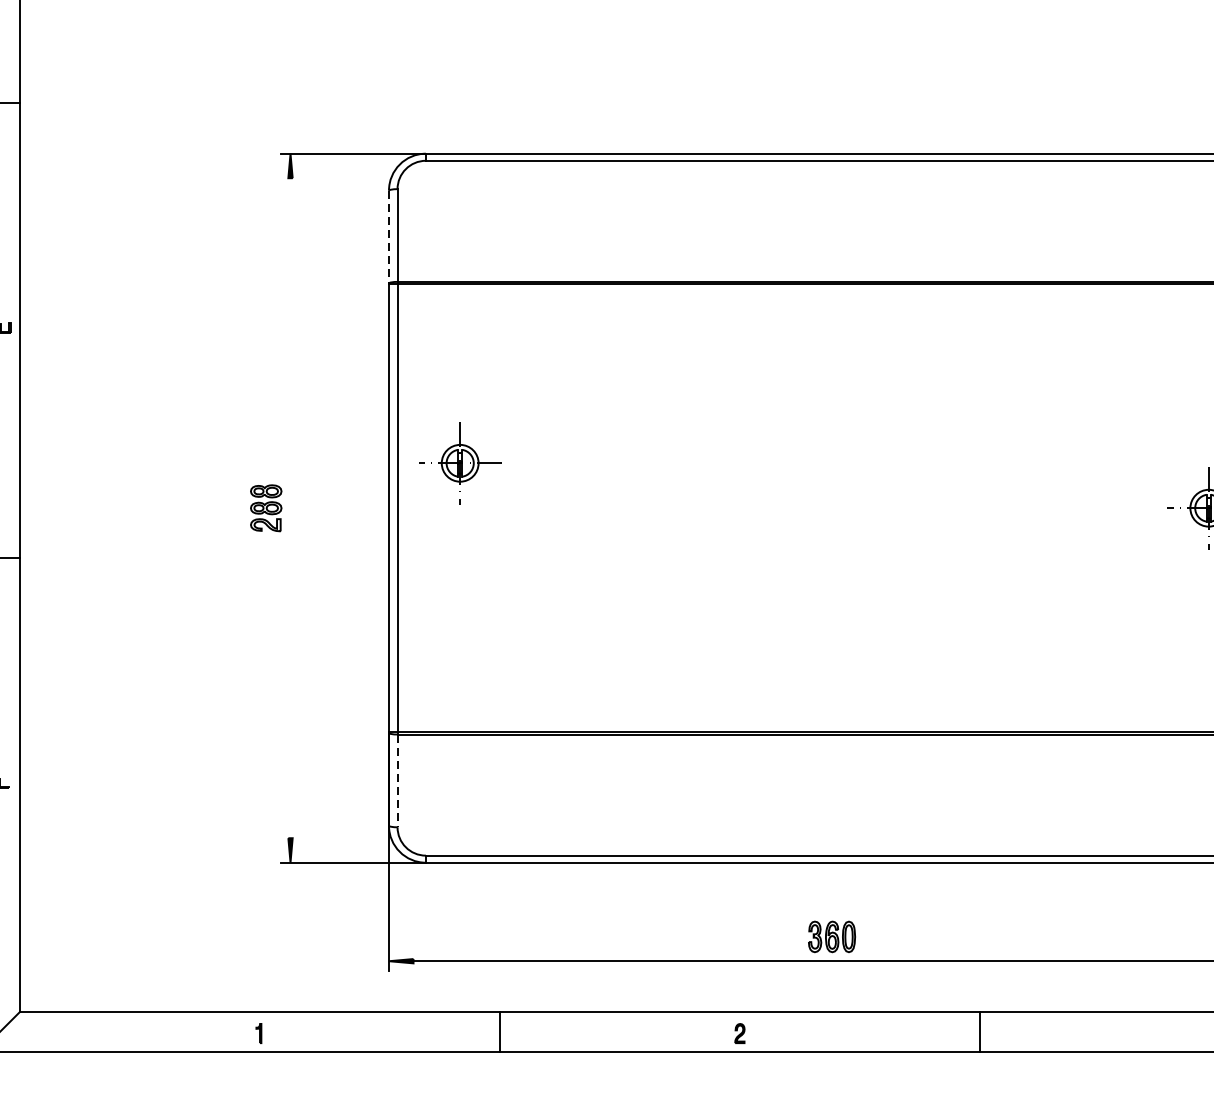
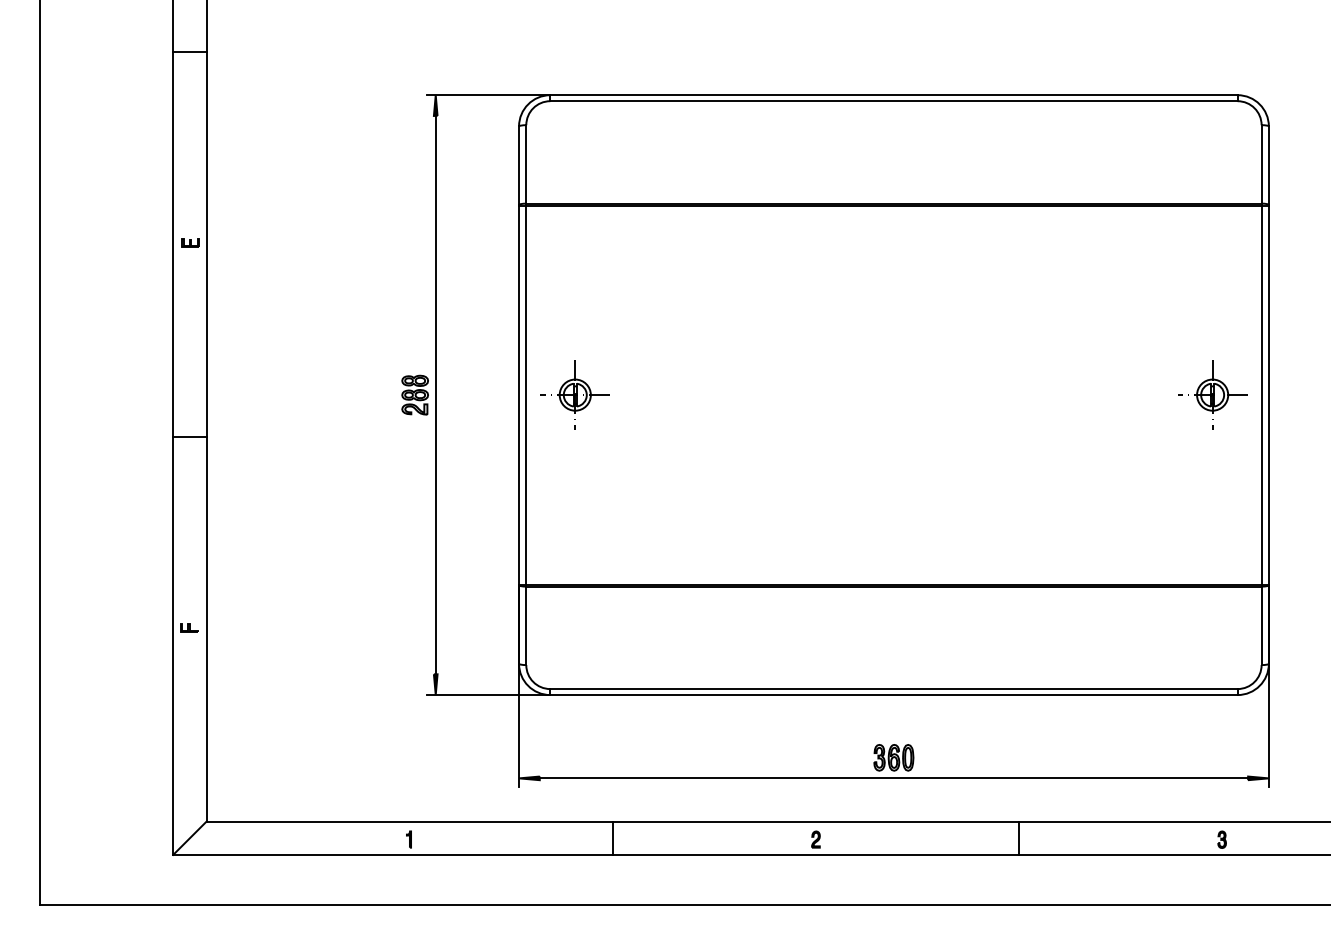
line: (389, 237) -> (519, 166), dashed -> solid
part: (459, 462) -> (574, 394), moved
line: (290, 507) -> (435, 394), added
line: (397, 781) -> (526, 626), dashed -> solid

